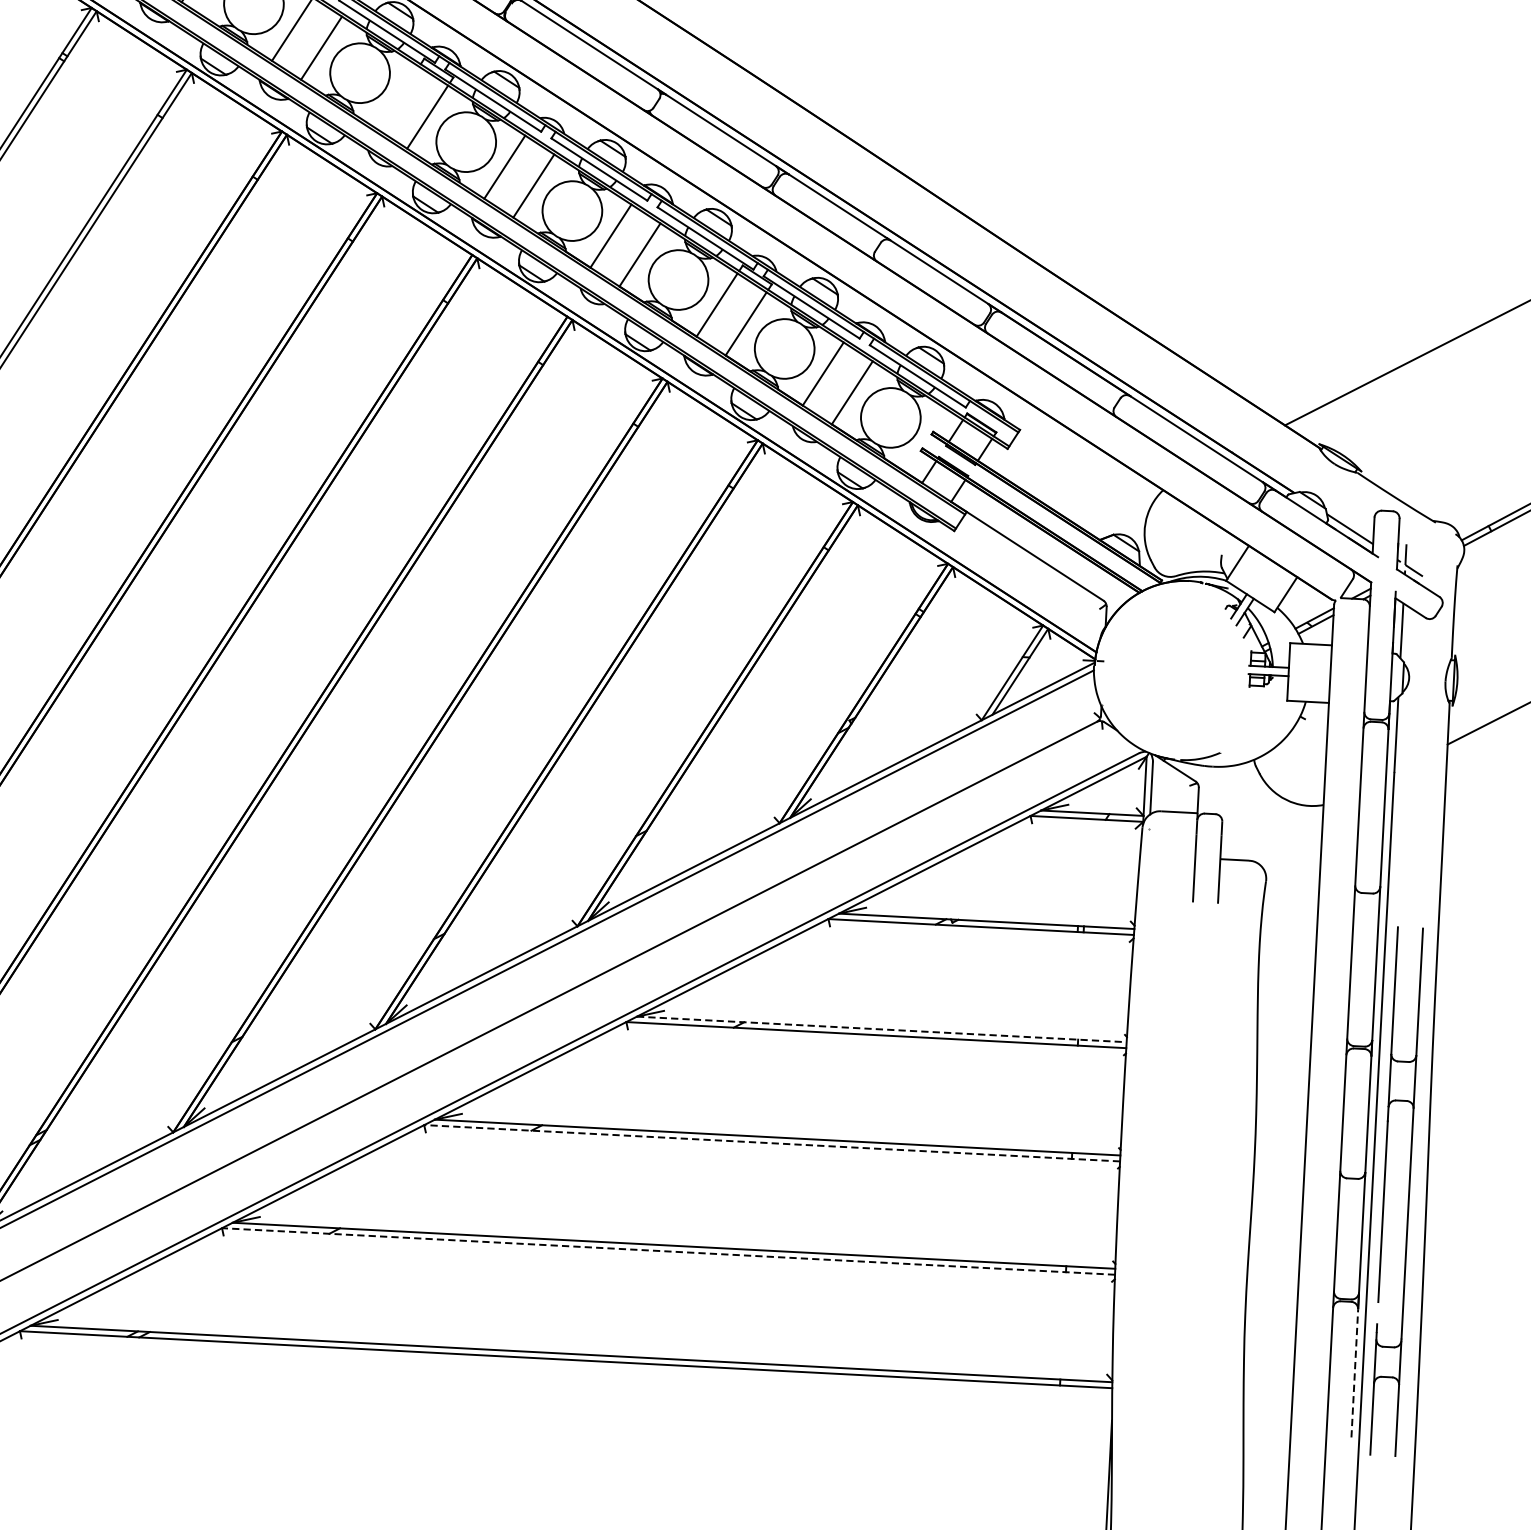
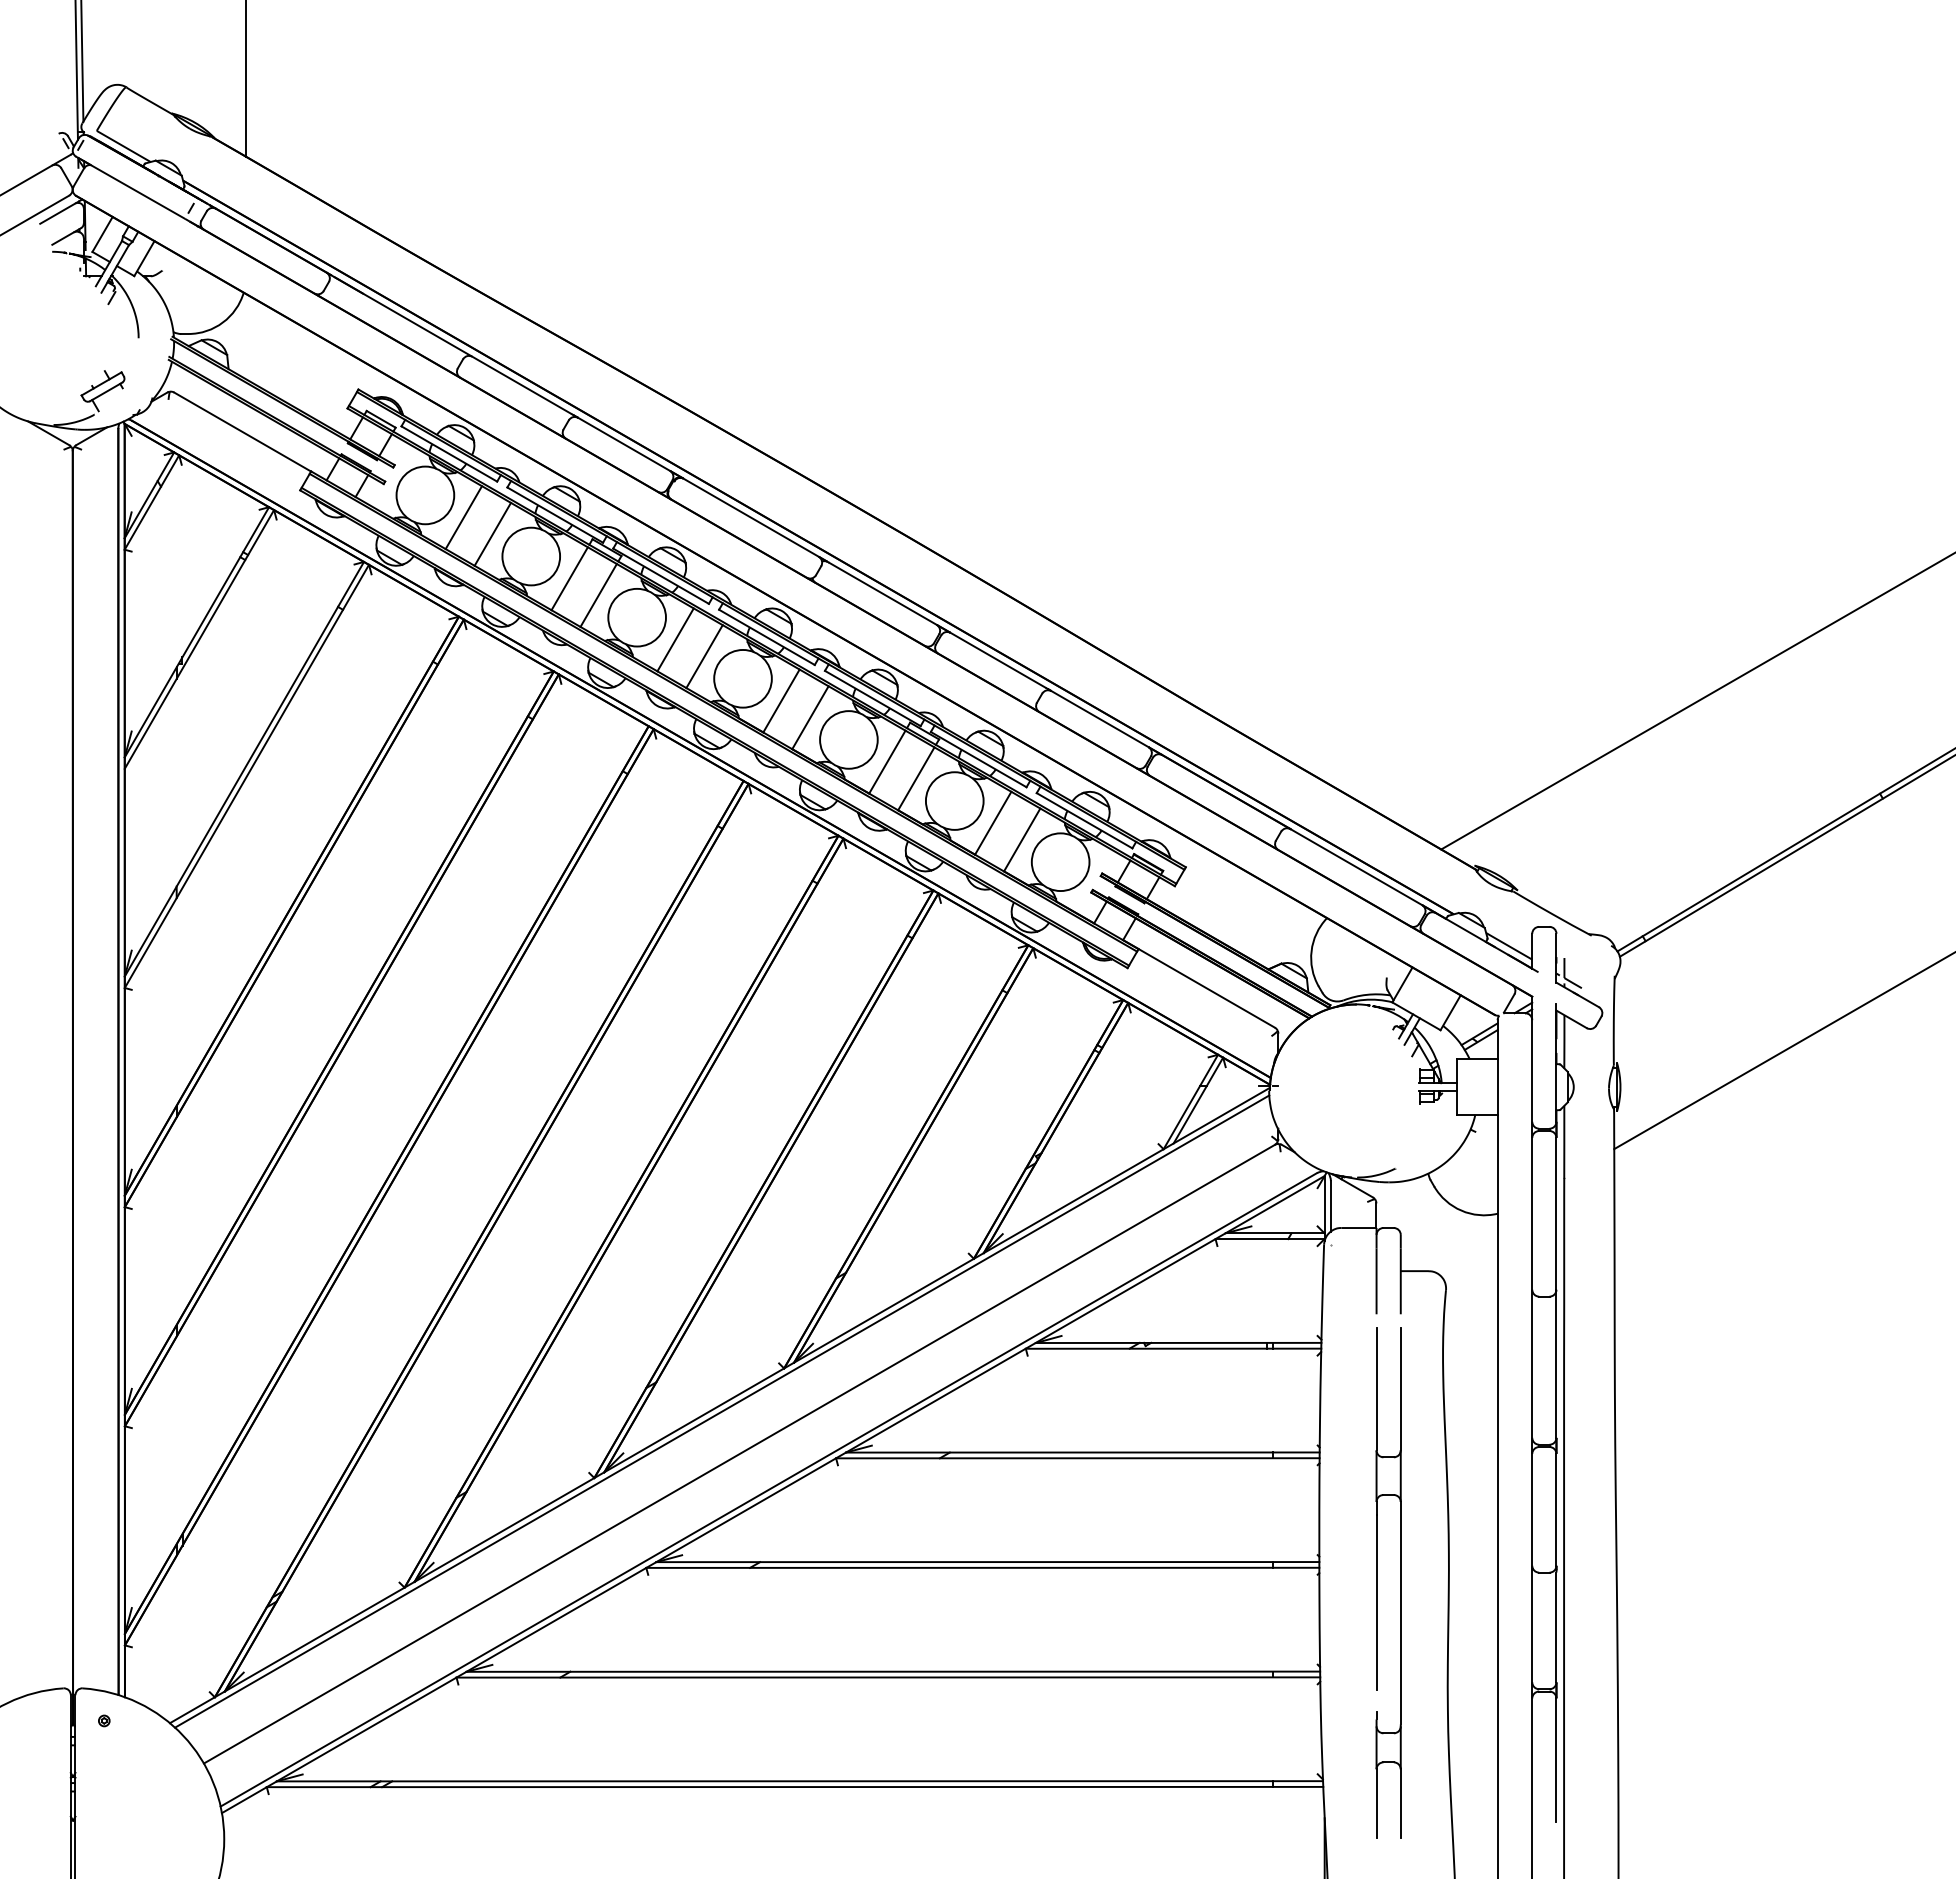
line: (398, 97) -> (569, 578), added
line: (881, 1029) -> (1082, 1452), dashed -> solid
line: (771, 1142) -> (982, 1567), dashed -> solid
part: (1385, 1190) -> (1377, 1582), moved
line: (668, 1251) -> (888, 1677), dashed -> solid
line: (1354, 1373) -> (1556, 1760), dashed -> solid

